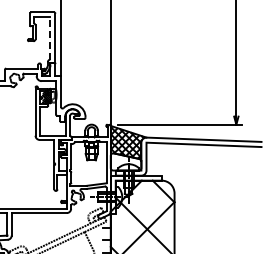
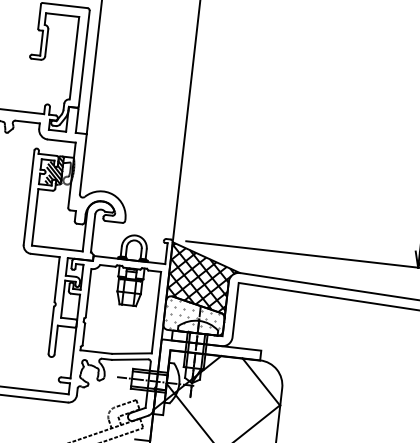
line: (50, 38) -> (74, 58), dashed -> solid
hatch: (126, 162) -> (195, 317), added

